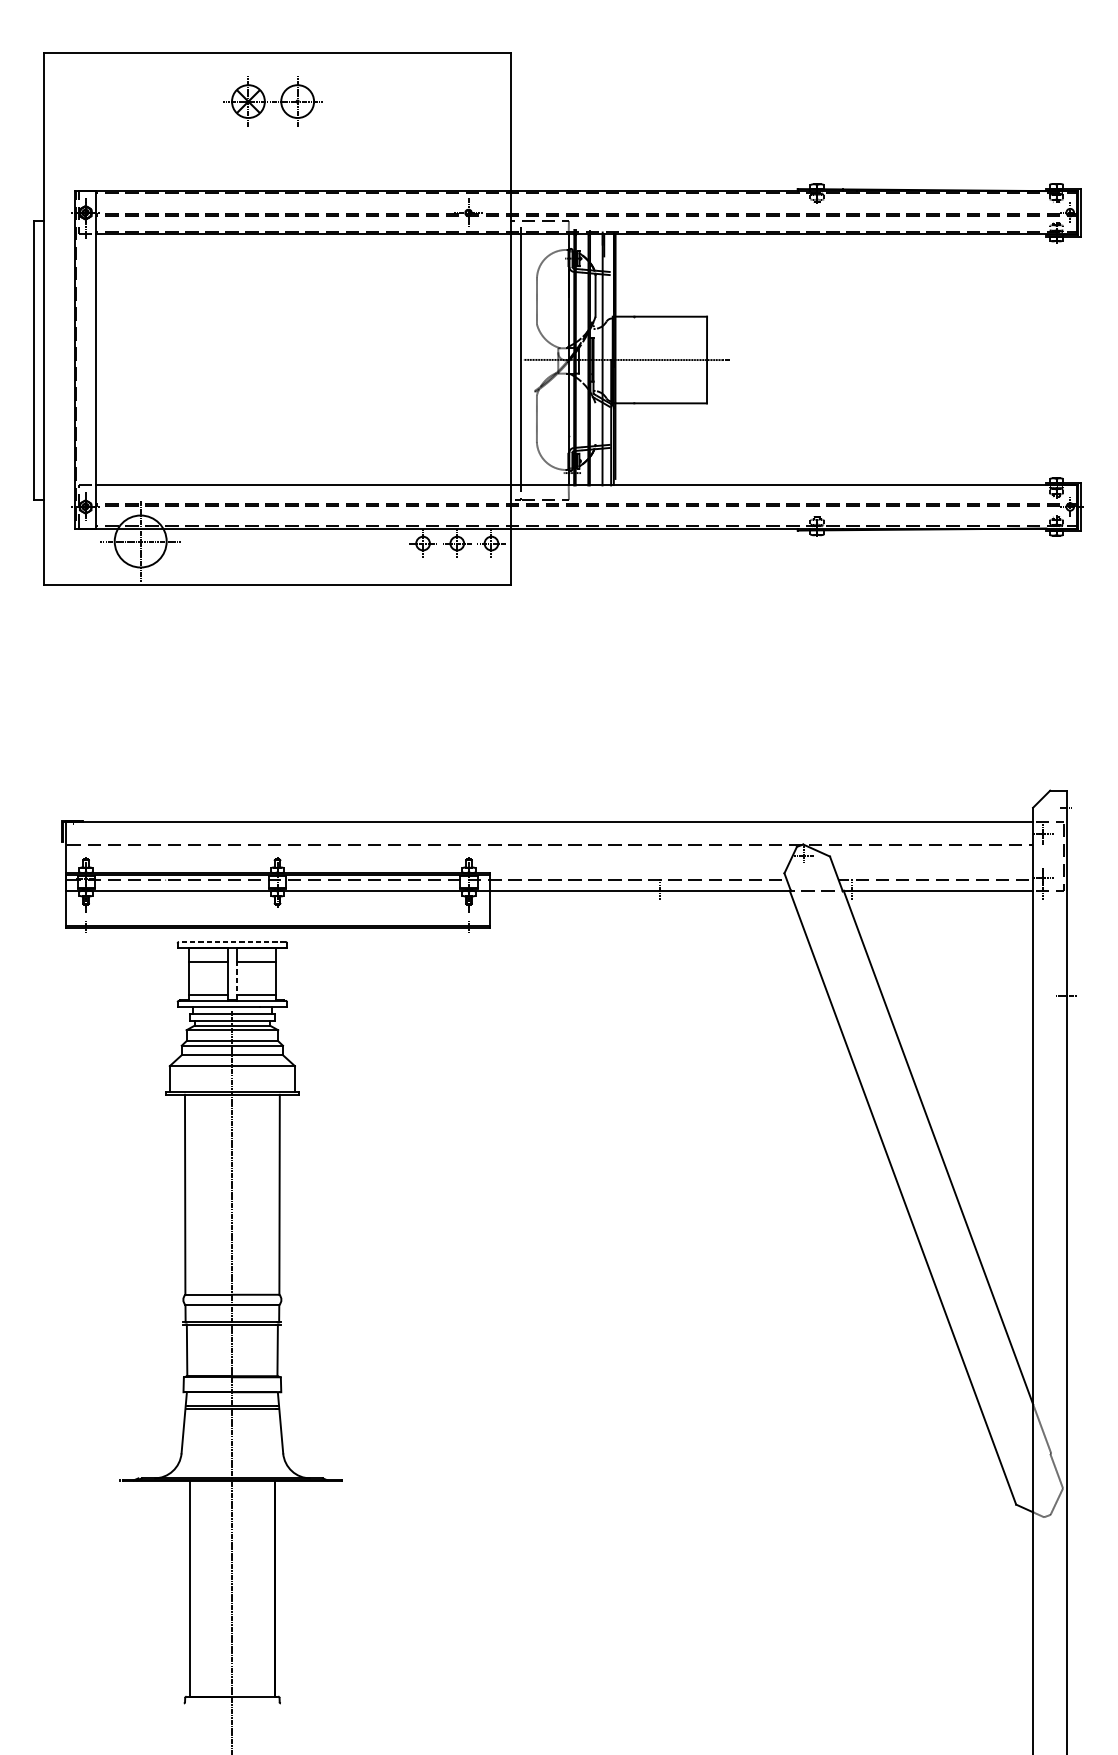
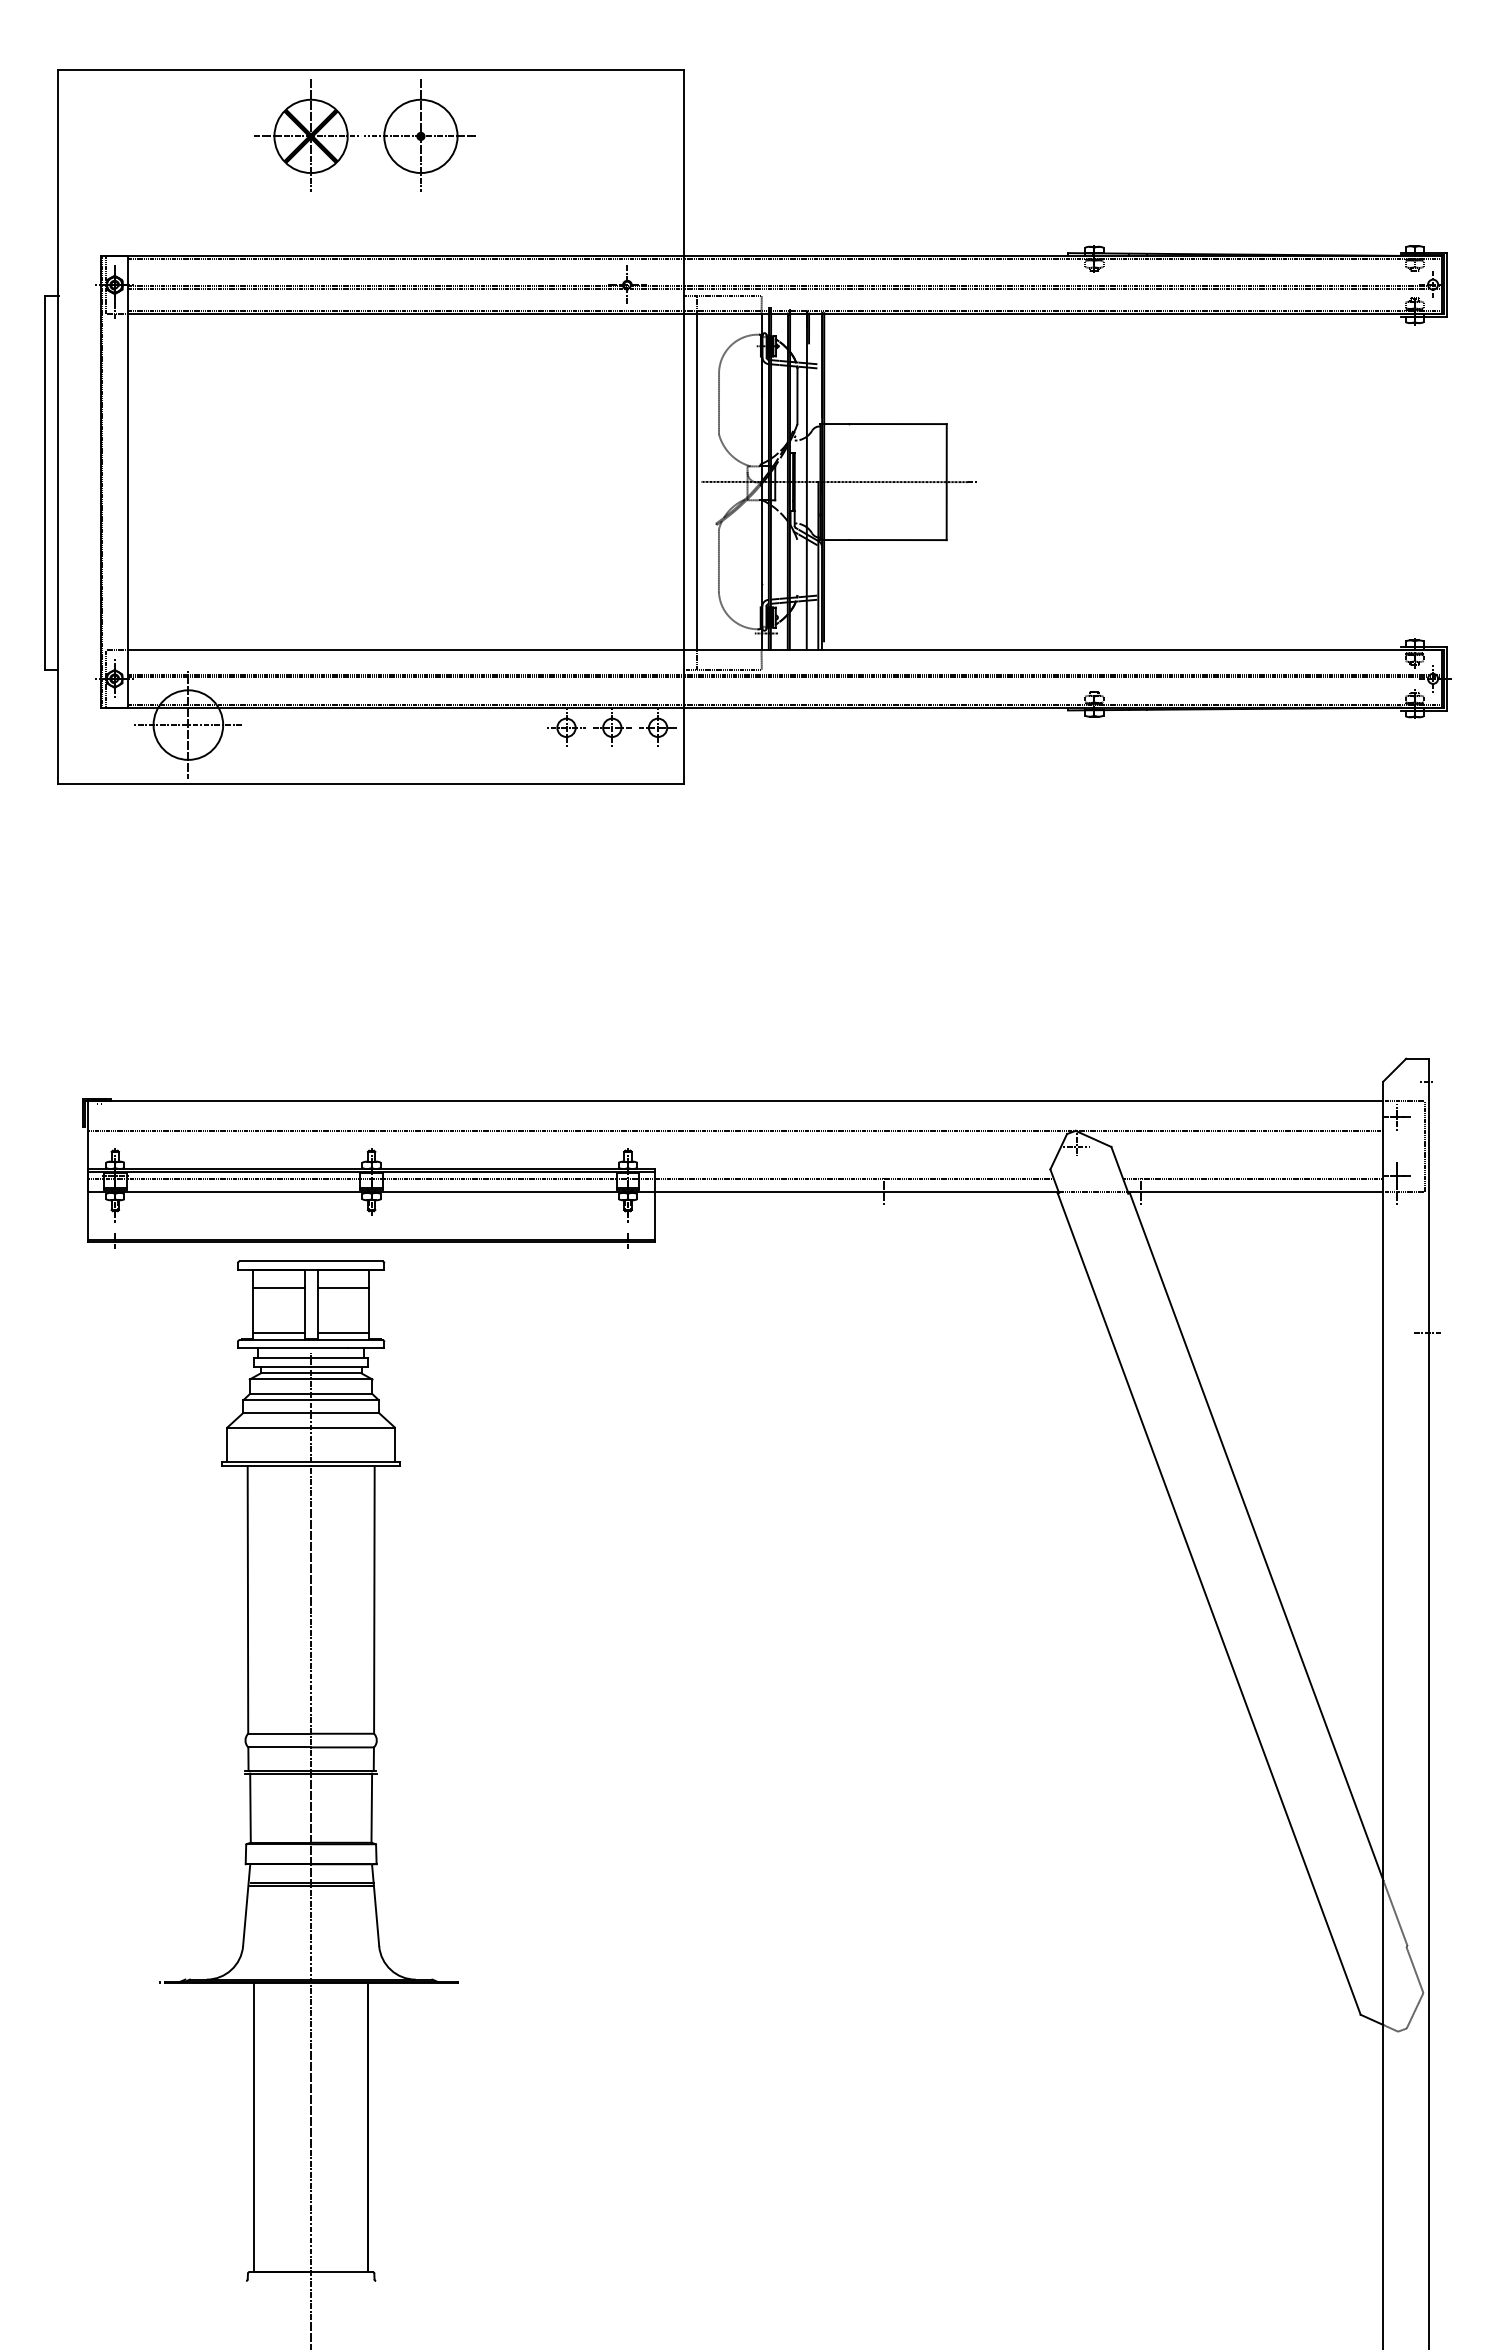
part: (272, 101) -> (364, 135), size x1.67
line: (231, 942) -> (310, 1261), dashed -> solid
line: (237, 977) -> (317, 1309), dashed -> solid

